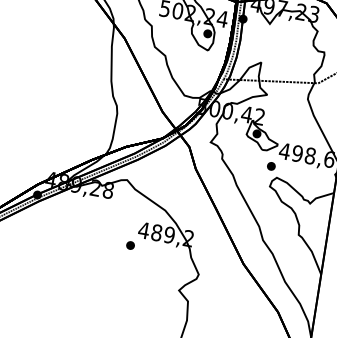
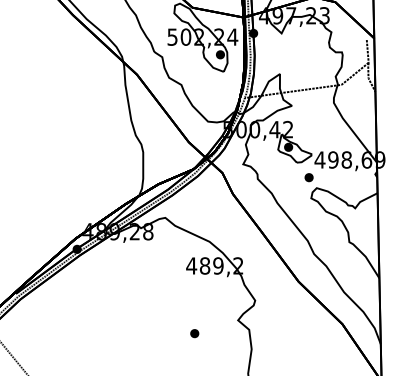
part: (130, 245) -> (194, 333), moved

